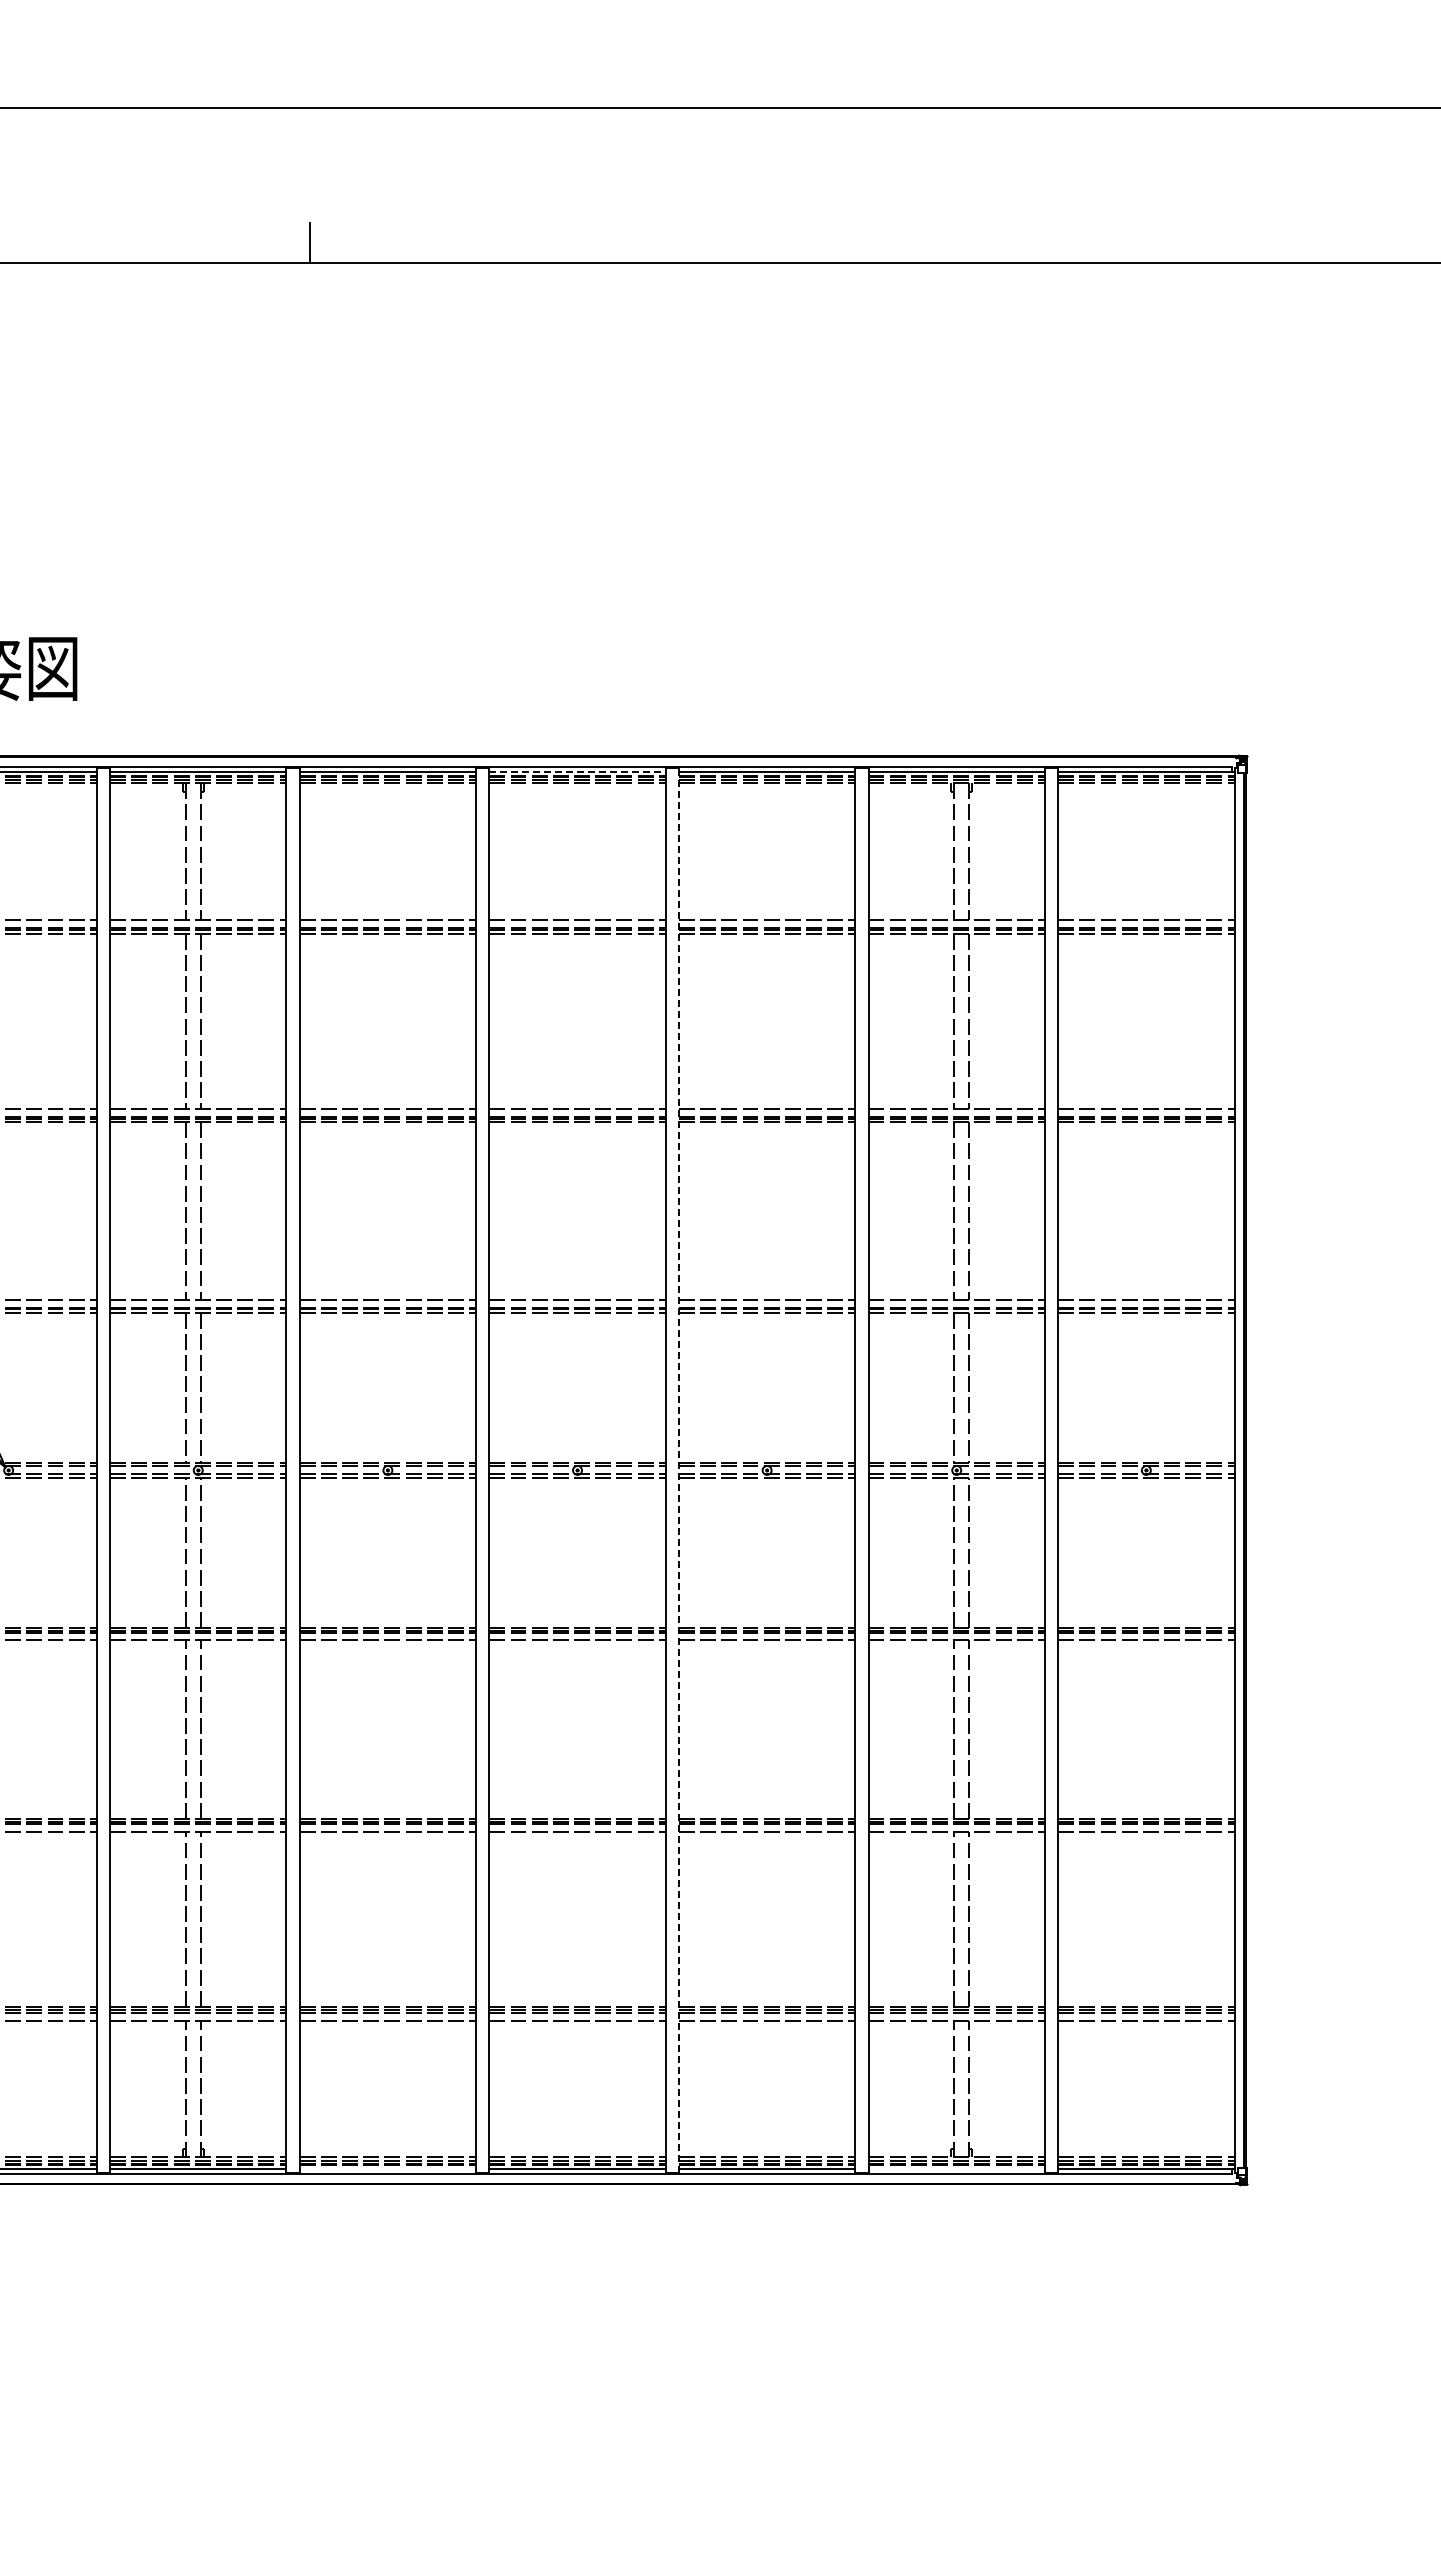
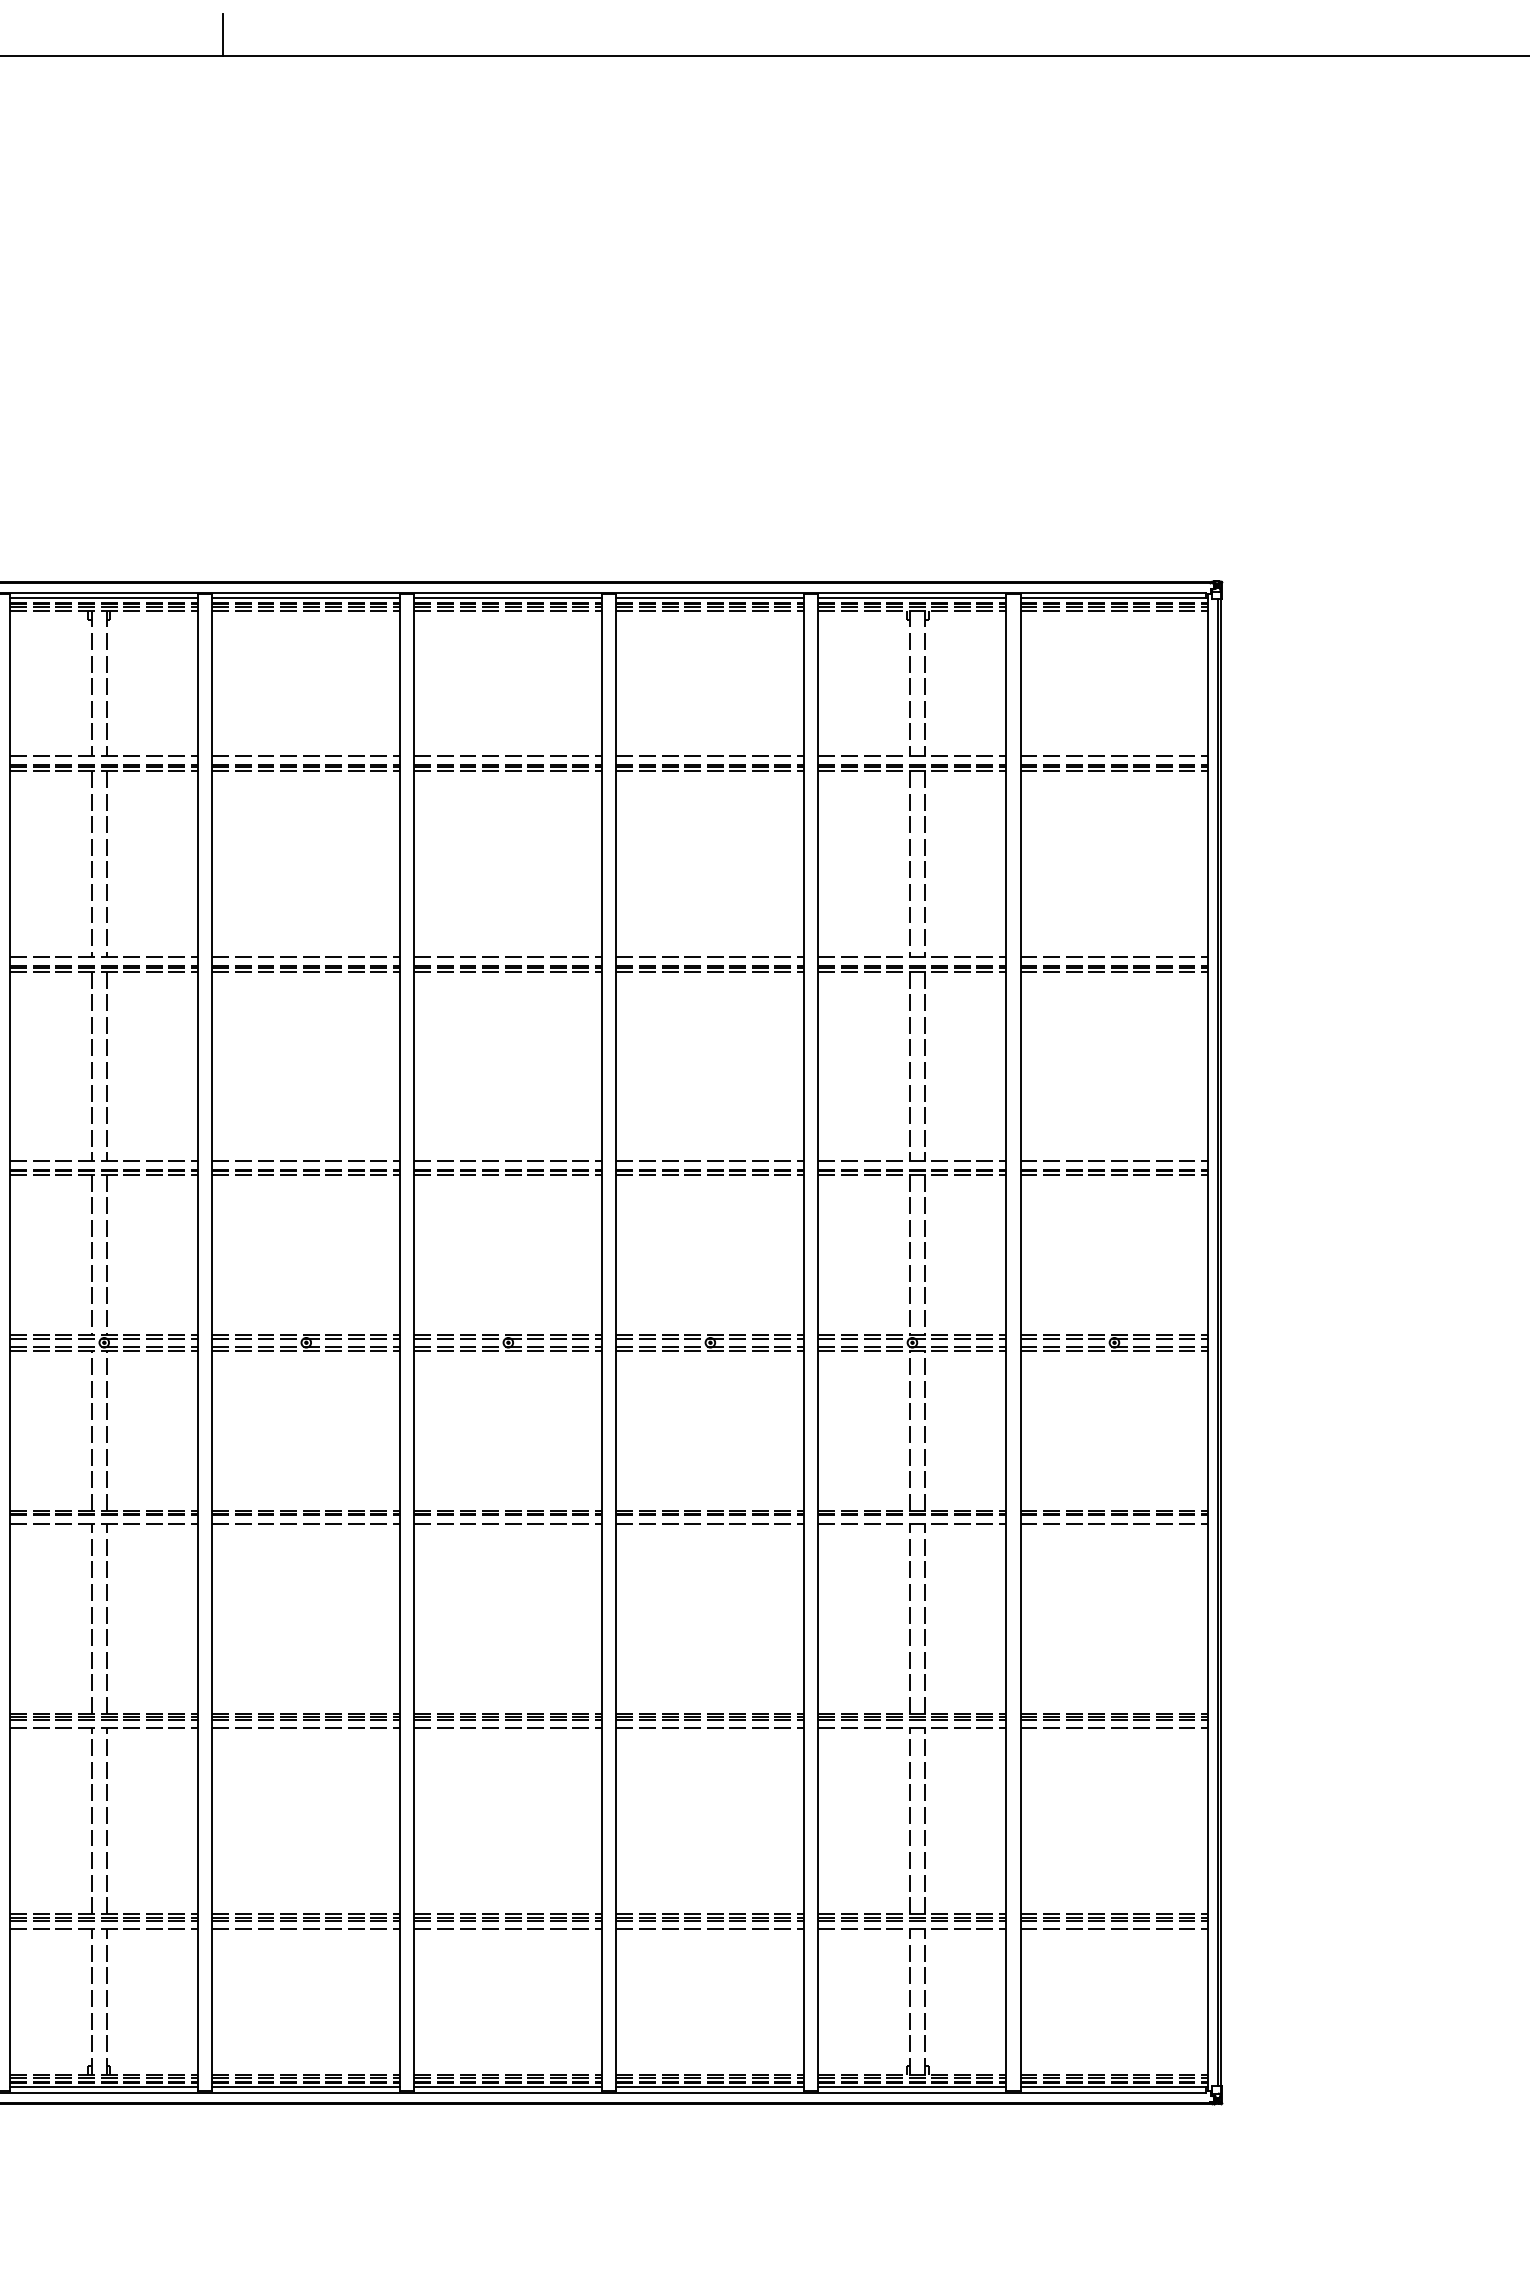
line: (578, 771) -> (509, 598), dashed -> solid
line: (678, 1470) -> (615, 1342), dashed -> solid
line: (387, 2169) -> (305, 2087), added
line: (956, 2169) -> (912, 2087), added

